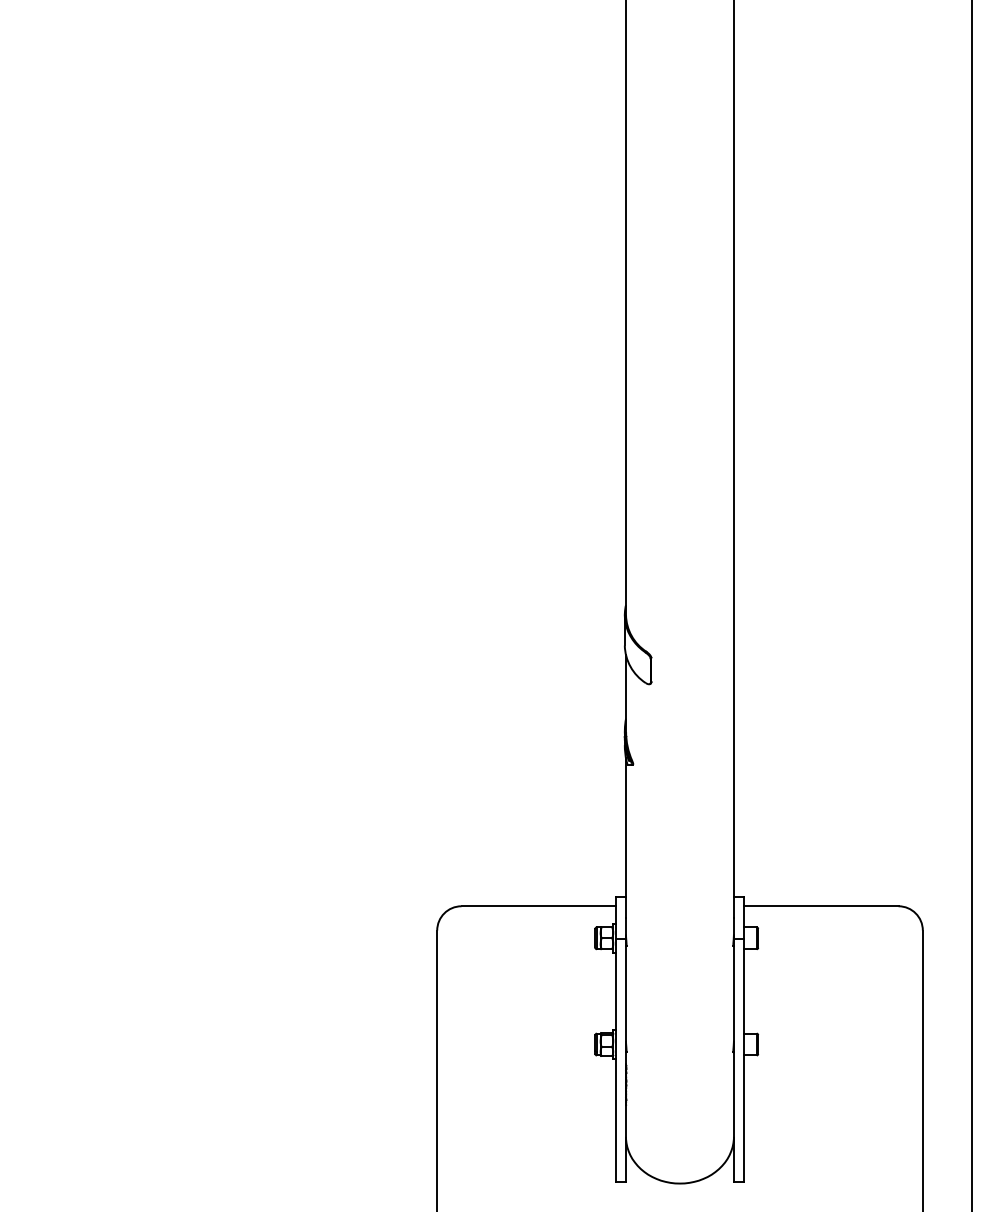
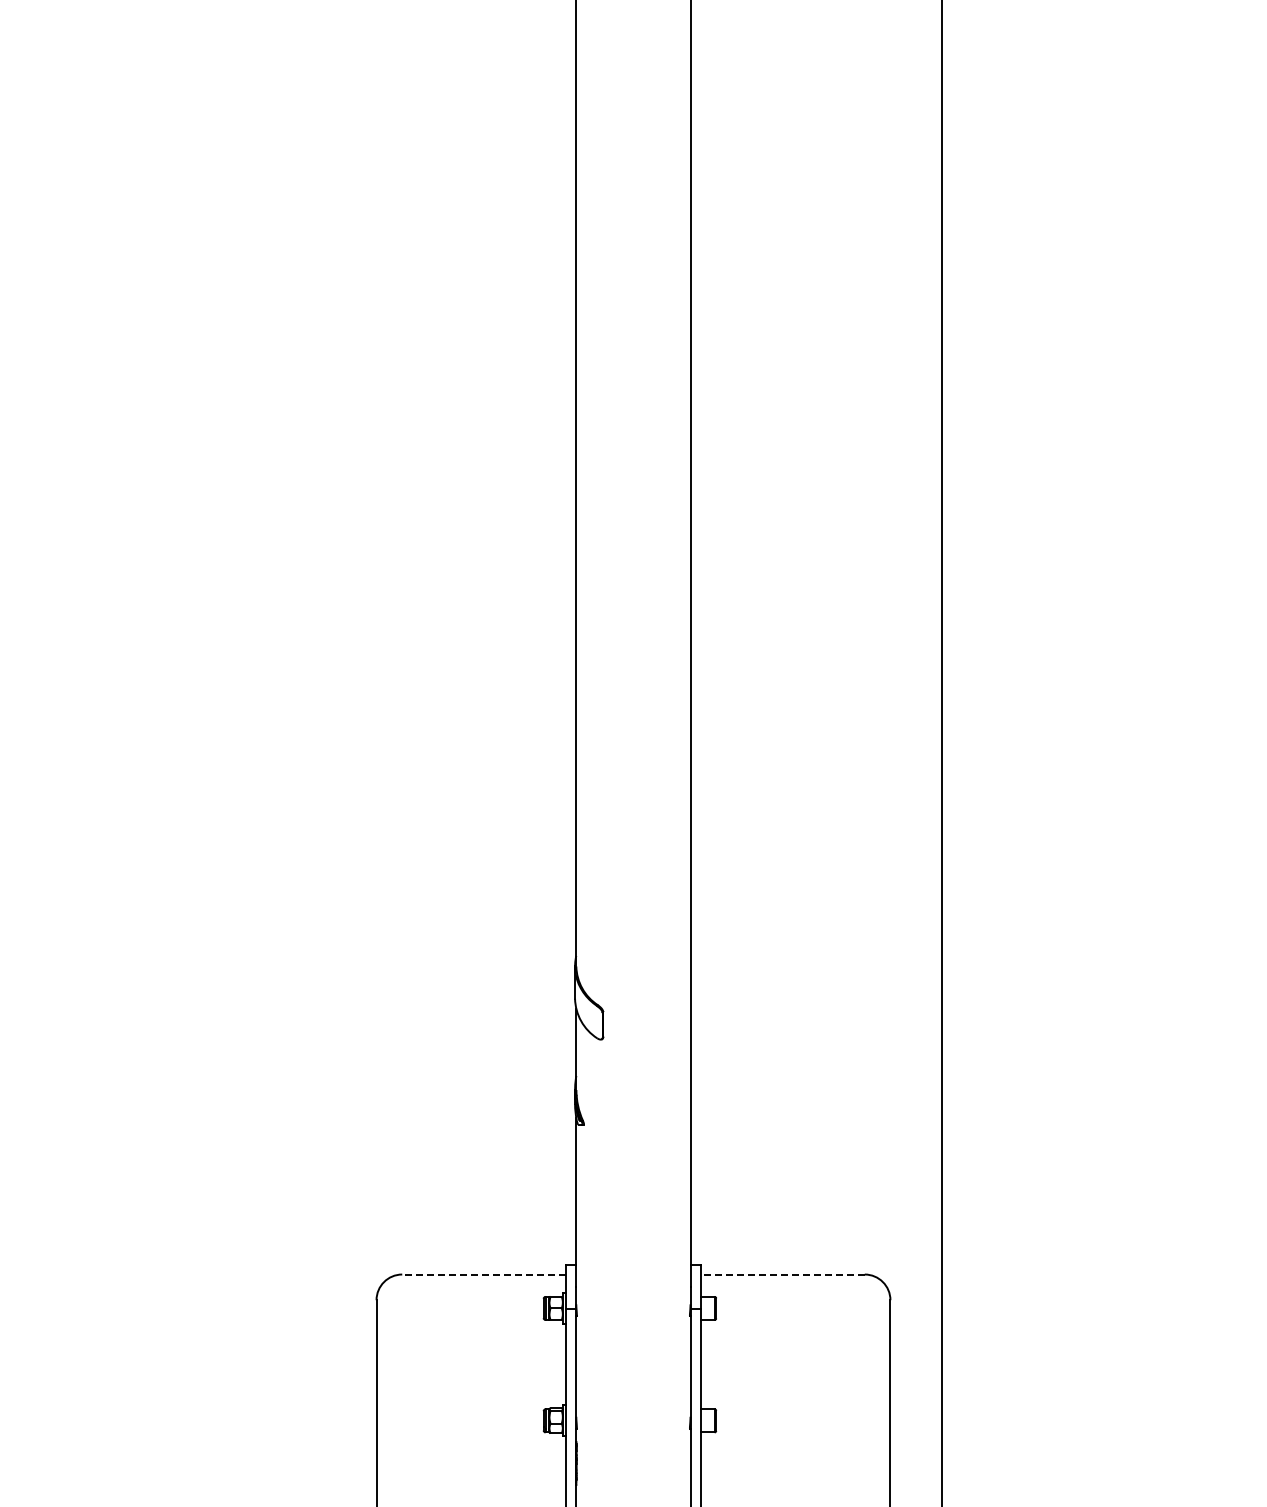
line: (539, 906) -> (484, 1274), solid -> dashed
line: (820, 906) -> (782, 1274), solid -> dashed

